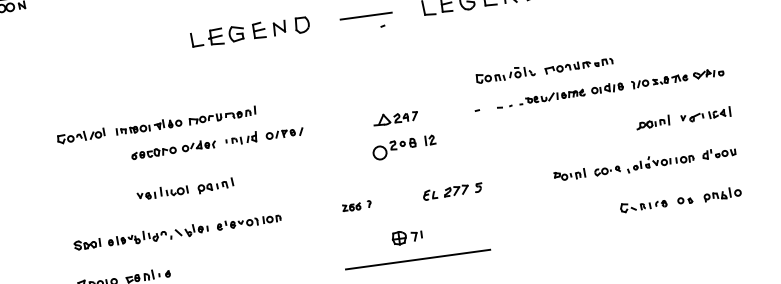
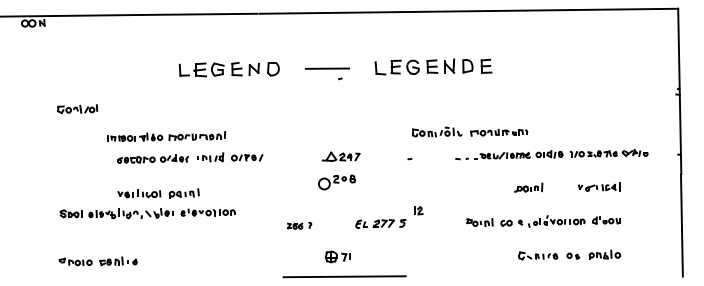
part: (609, 88) -> (551, 154), moved
part: (652, 122) -> (528, 187), moved
part: (81, 136) -> (77, 109), moved
part: (430, 139) -> (418, 210), moved
part: (177, 232) -> (147, 213), moved

